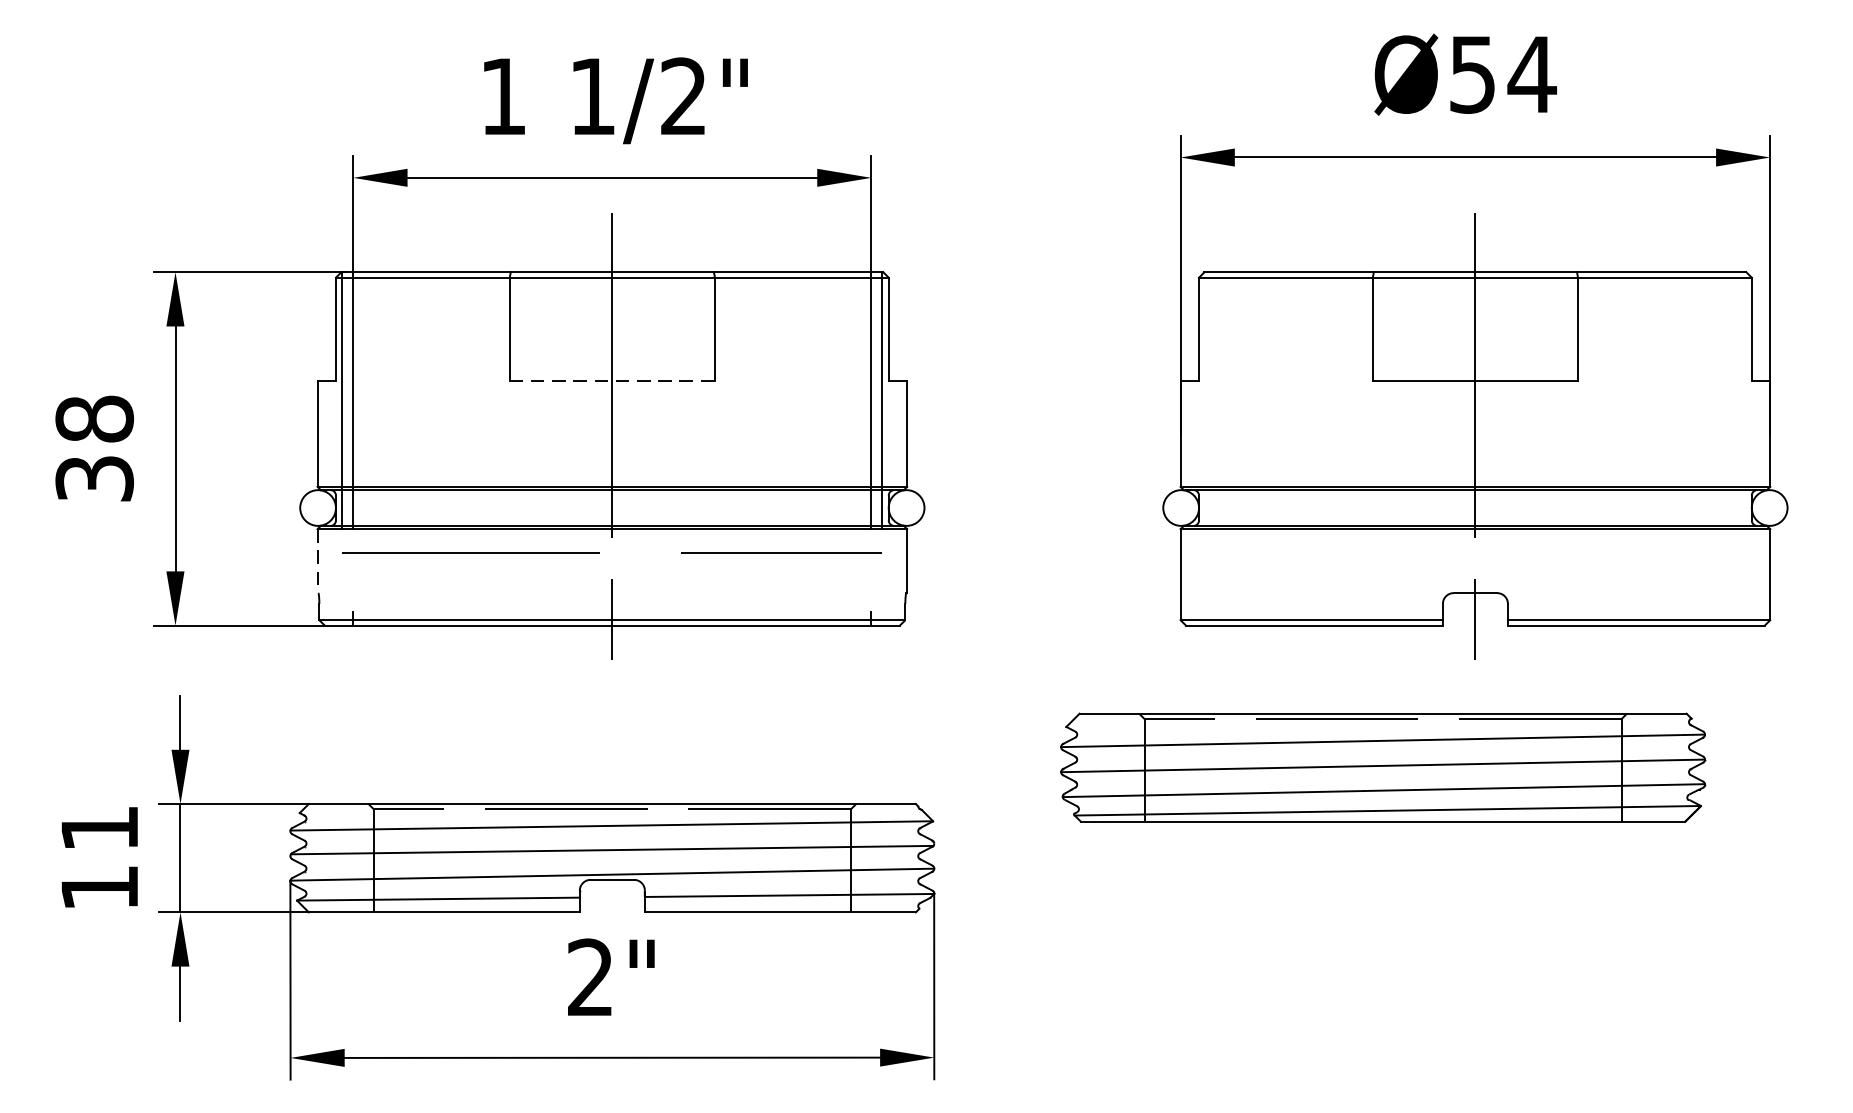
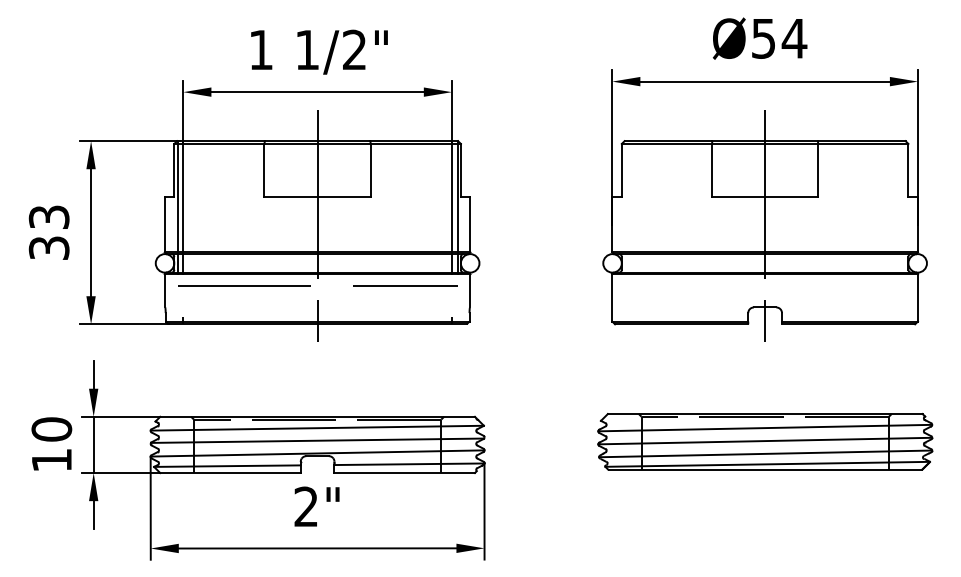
line: (614, 380) -> (318, 197), dashed -> solid
text: (95, 419) -> (49, 217), 38 -> 33
line: (317, 560) -> (164, 290), dashed -> solid
part: (1383, 766) -> (765, 441), moved
text: (99, 828) -> (51, 429), 11 -> 10

